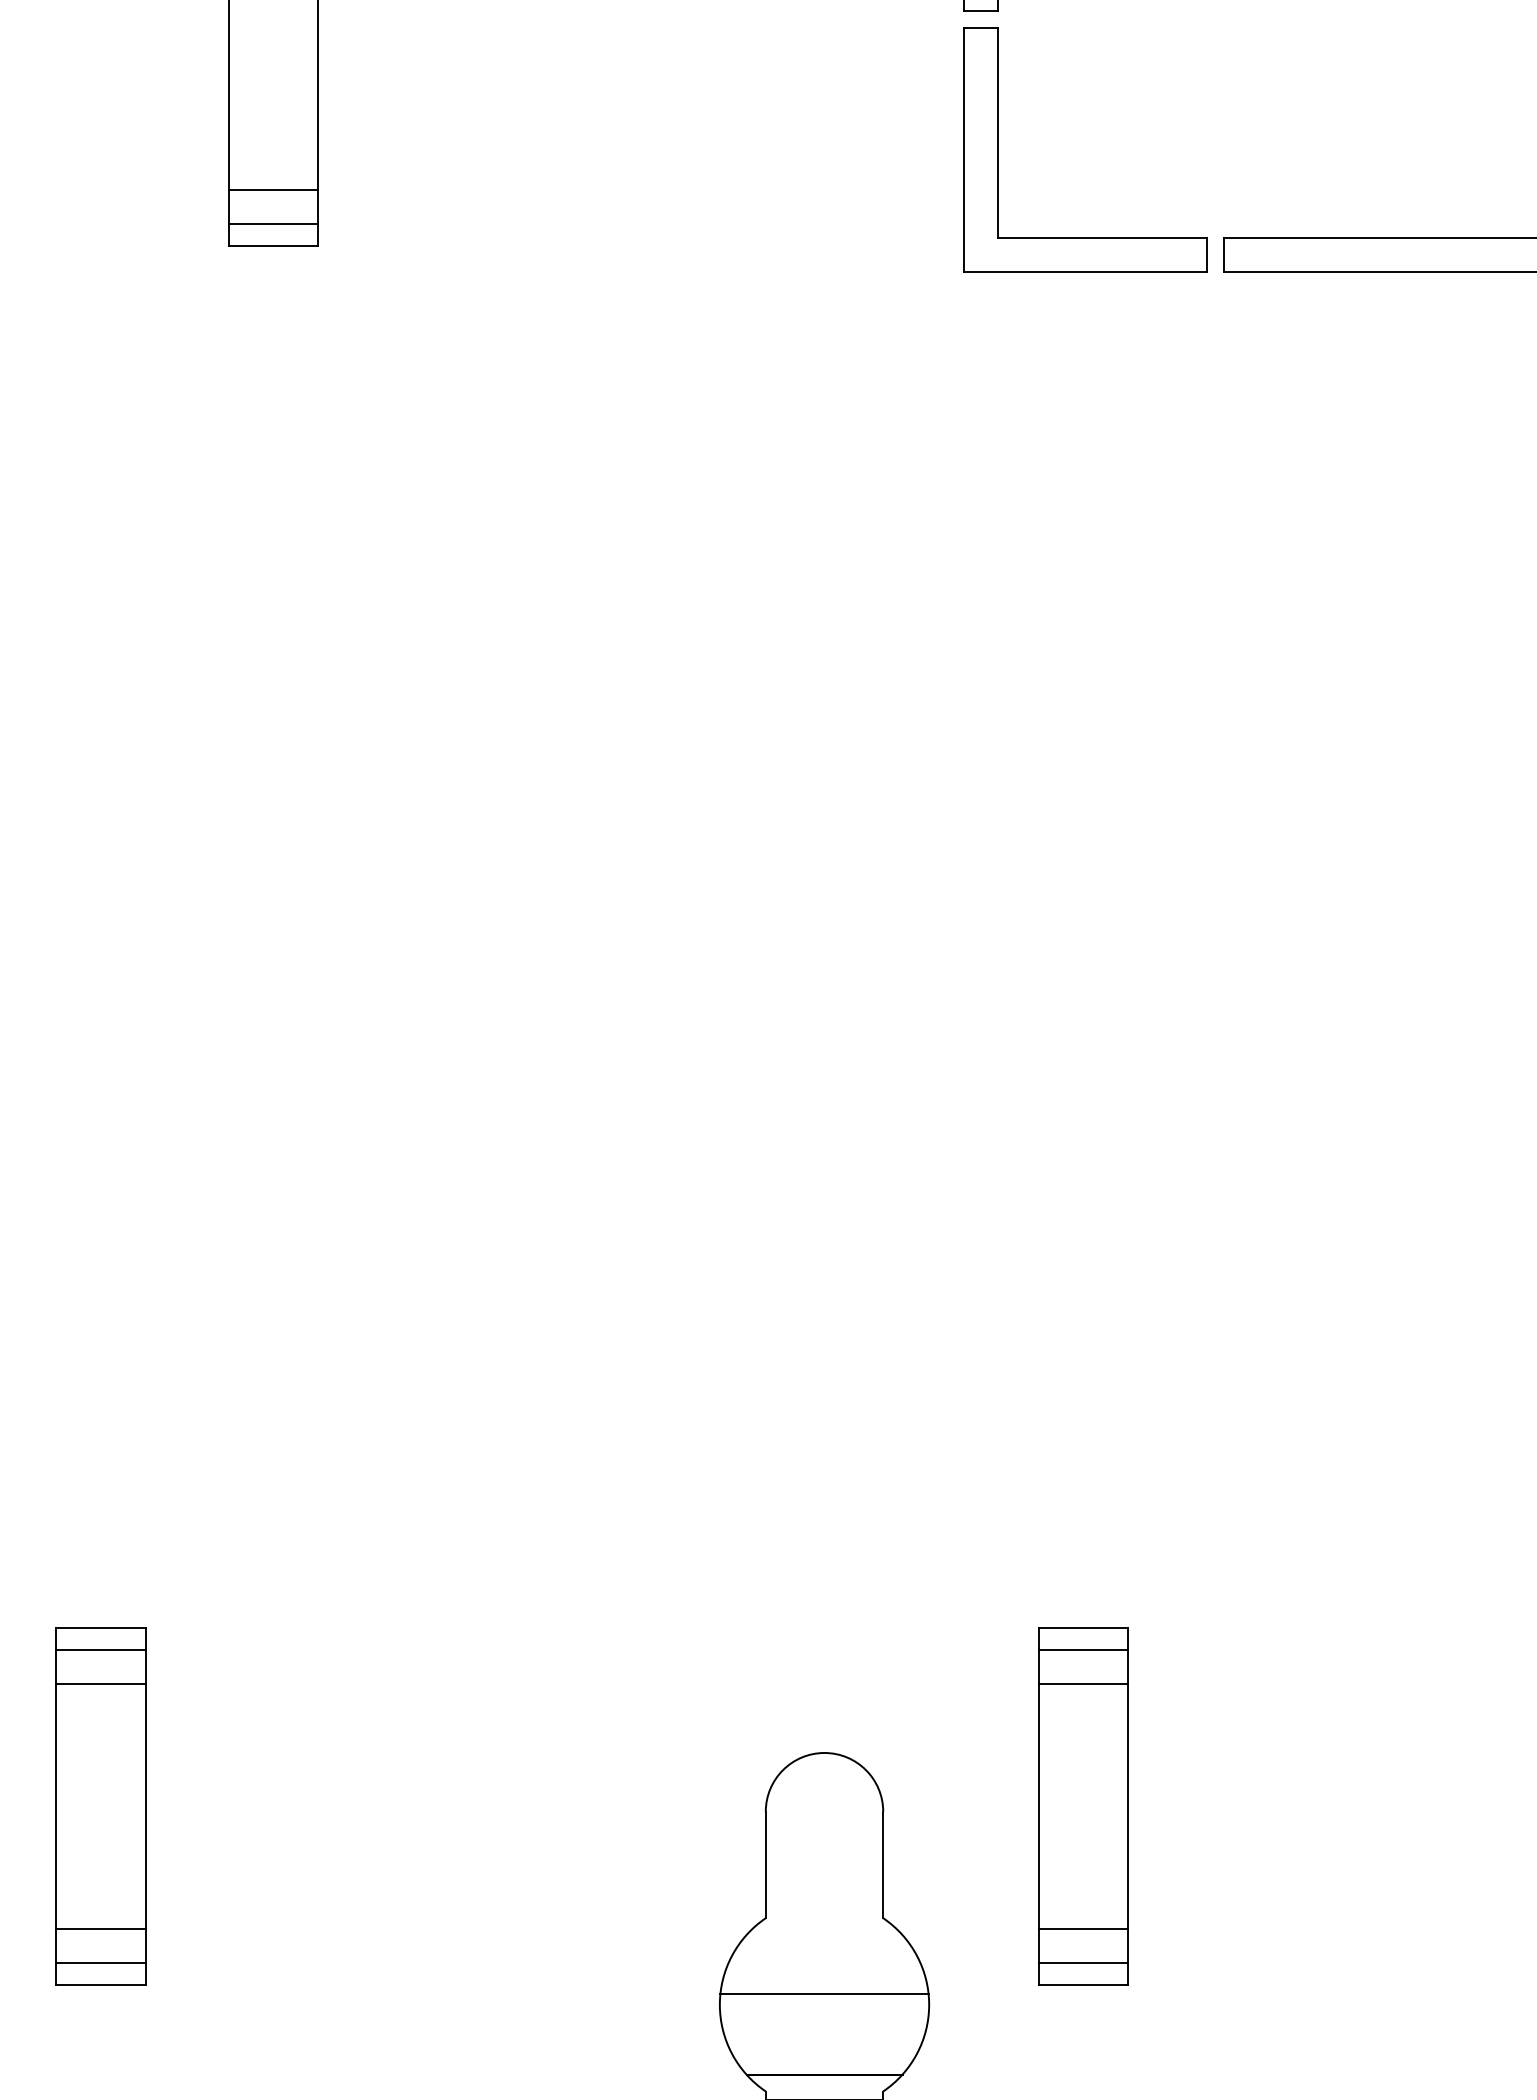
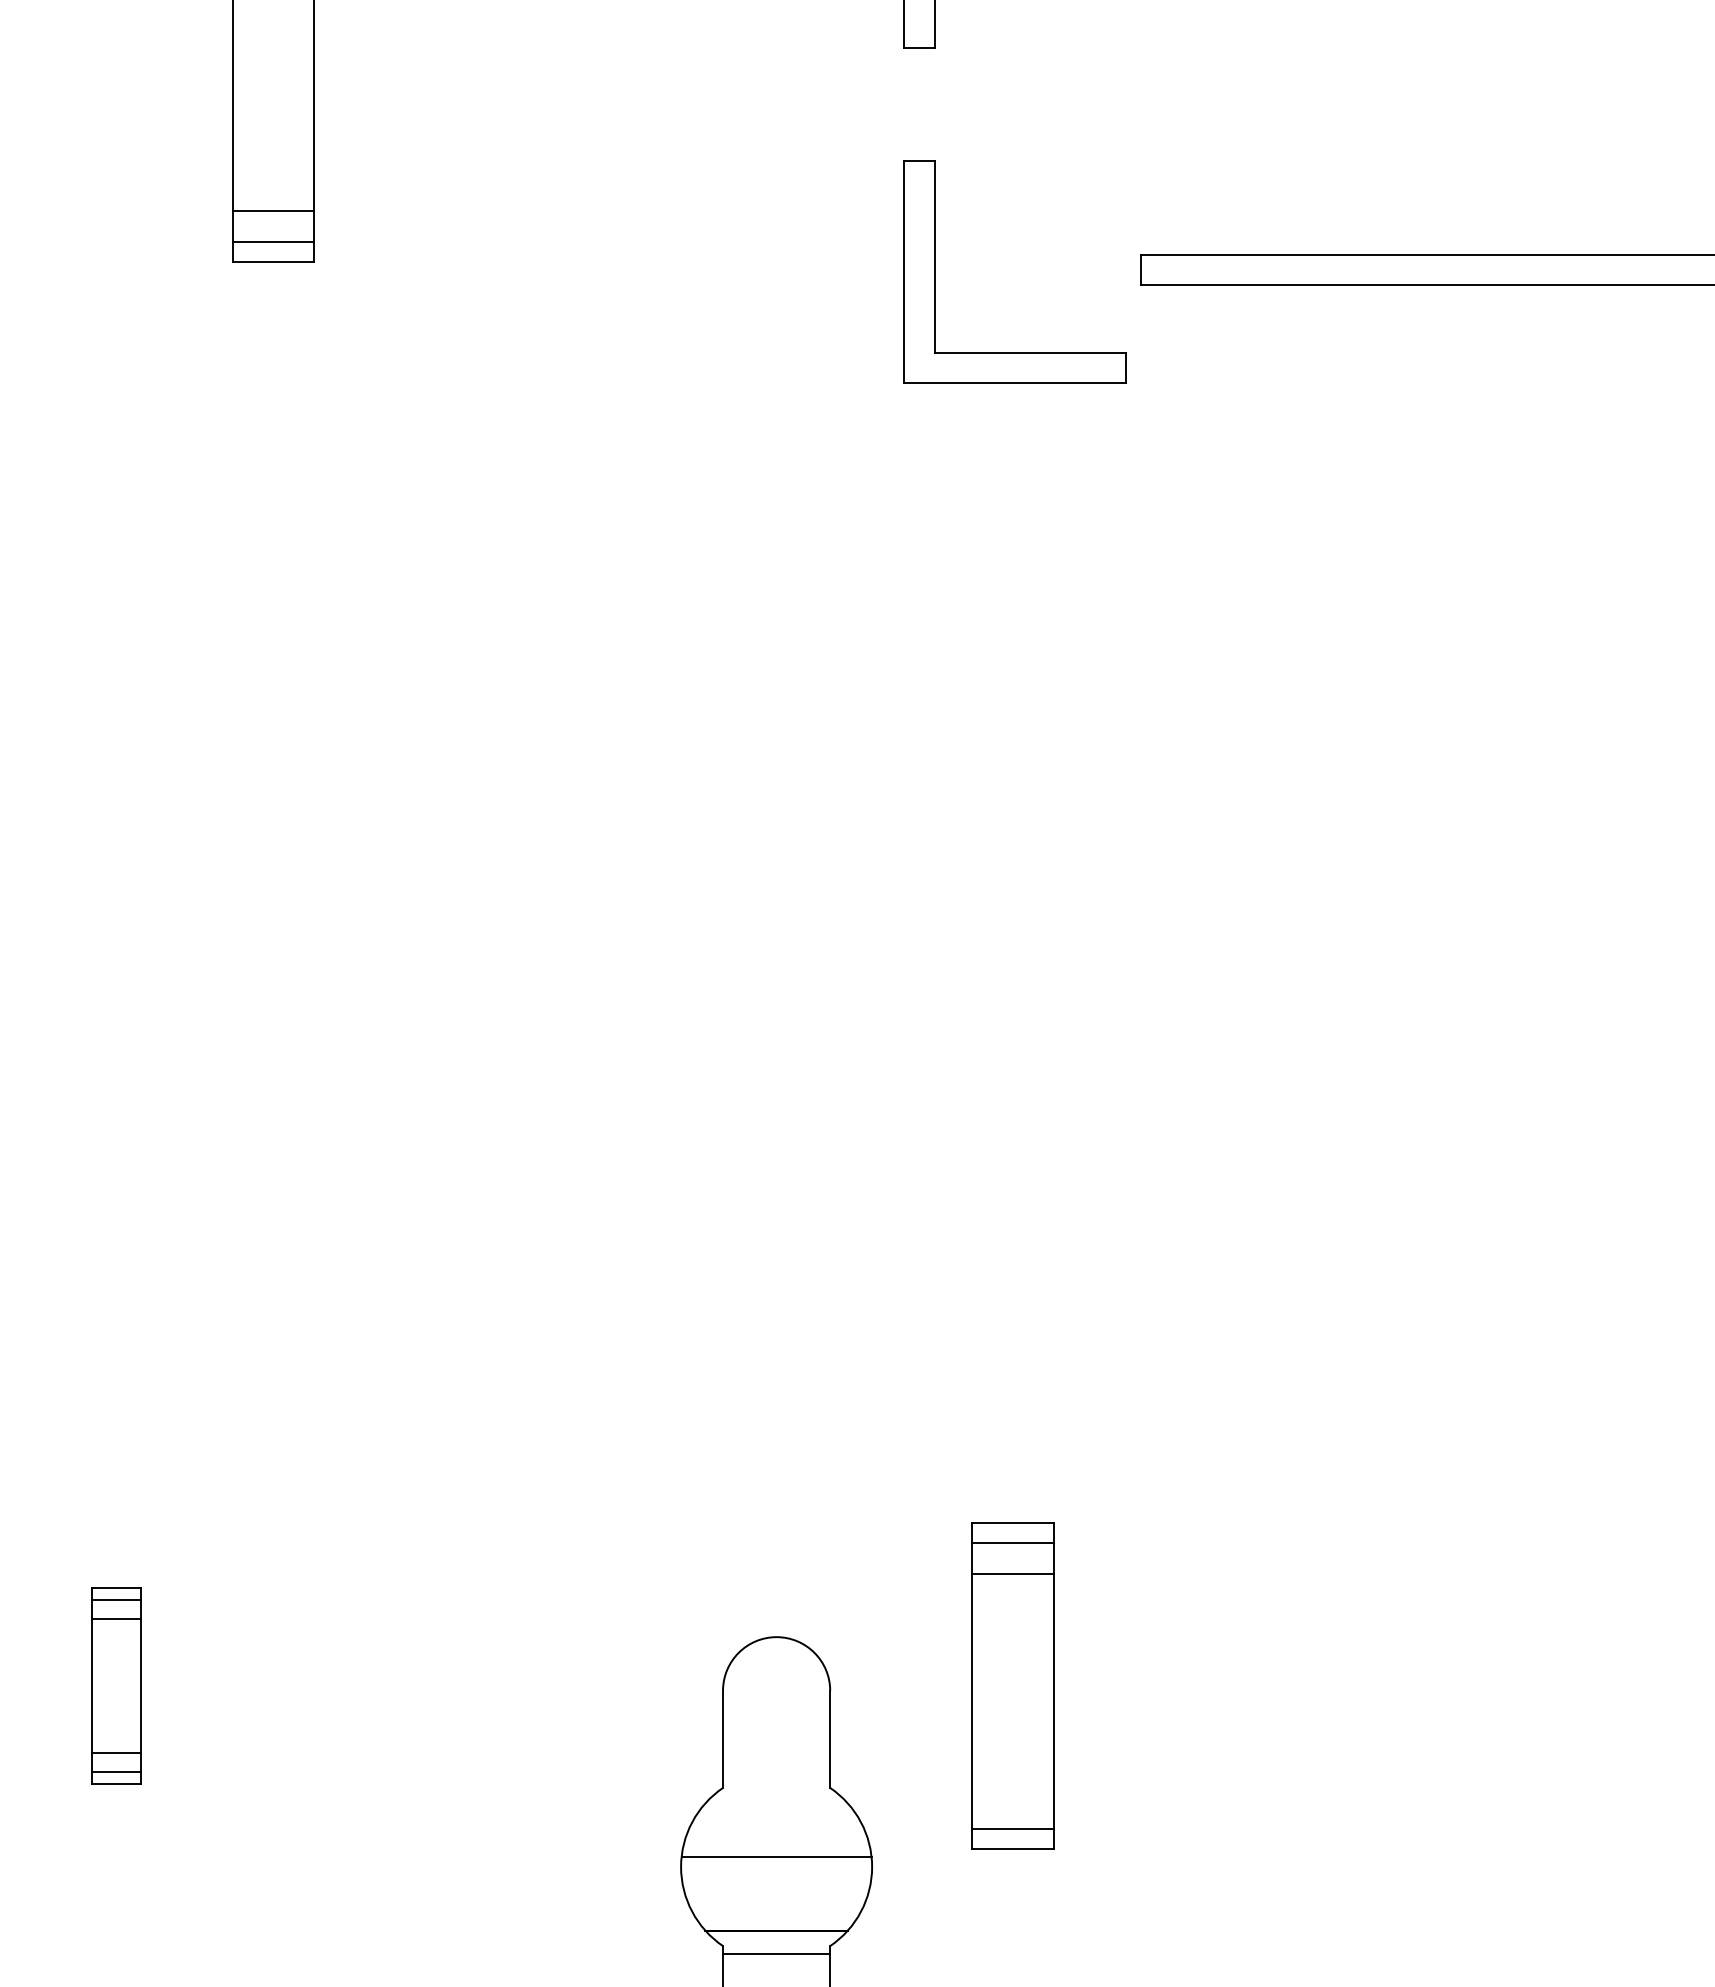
part: (998, 149) -> (935, 271), moved
part: (101, 1805) -> (116, 1685), size x0.6
line: (1082, 1929) -> (1012, 1798), removed

